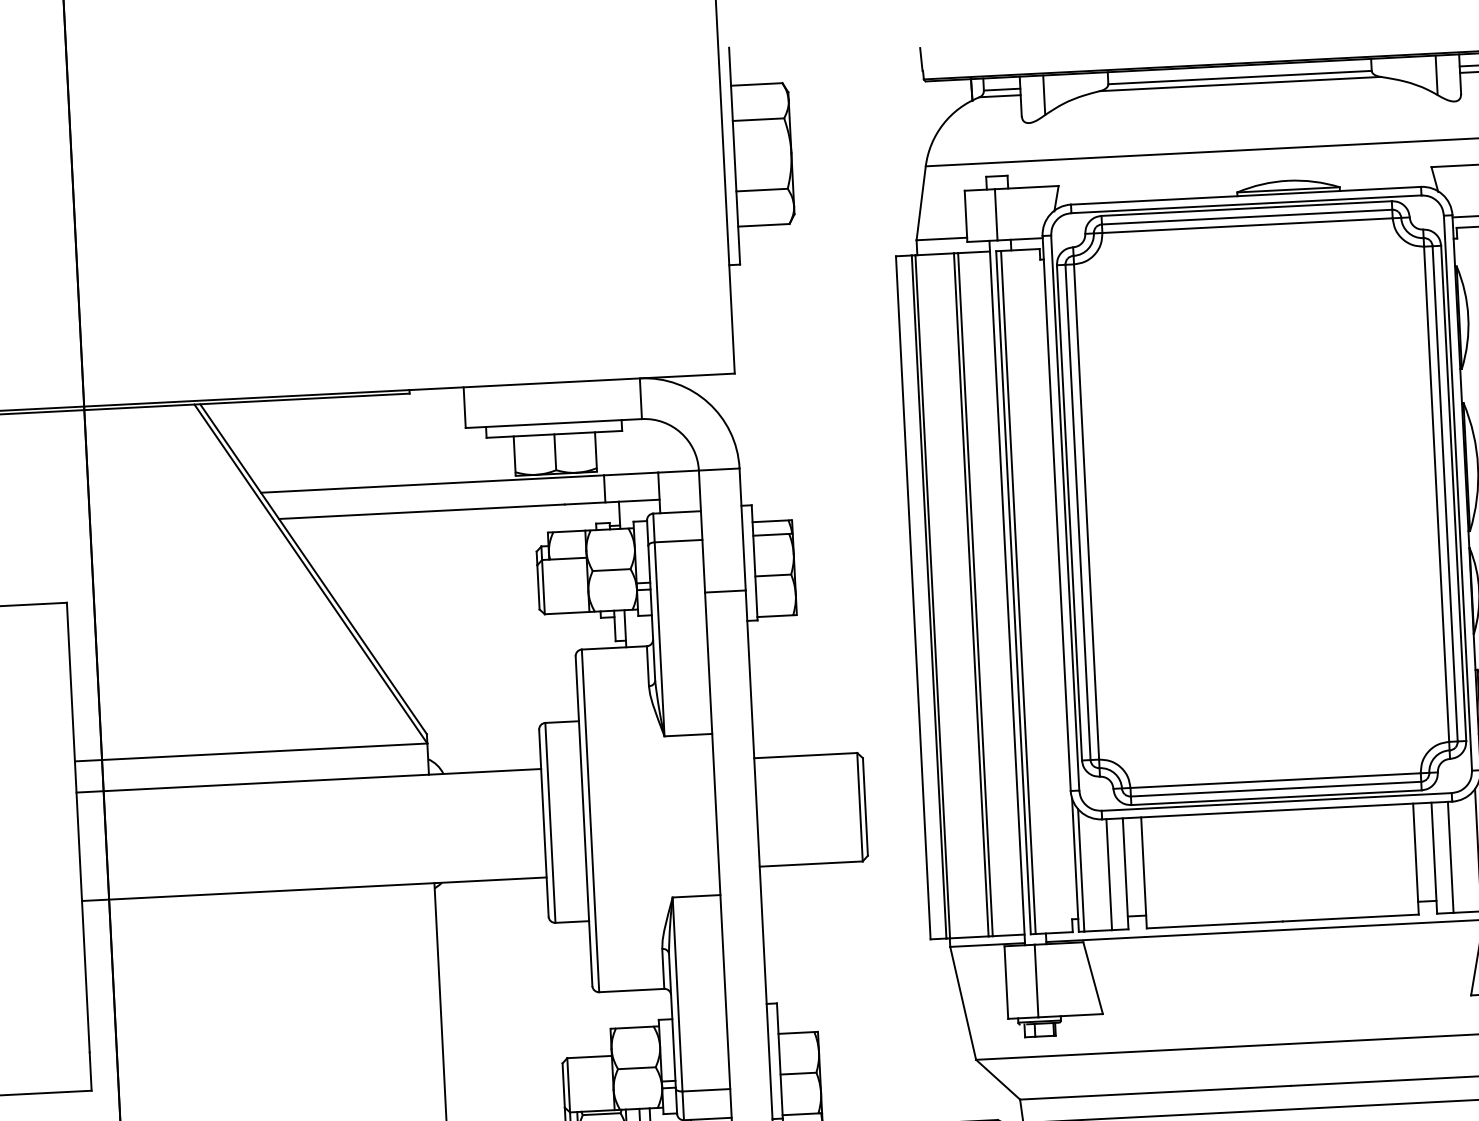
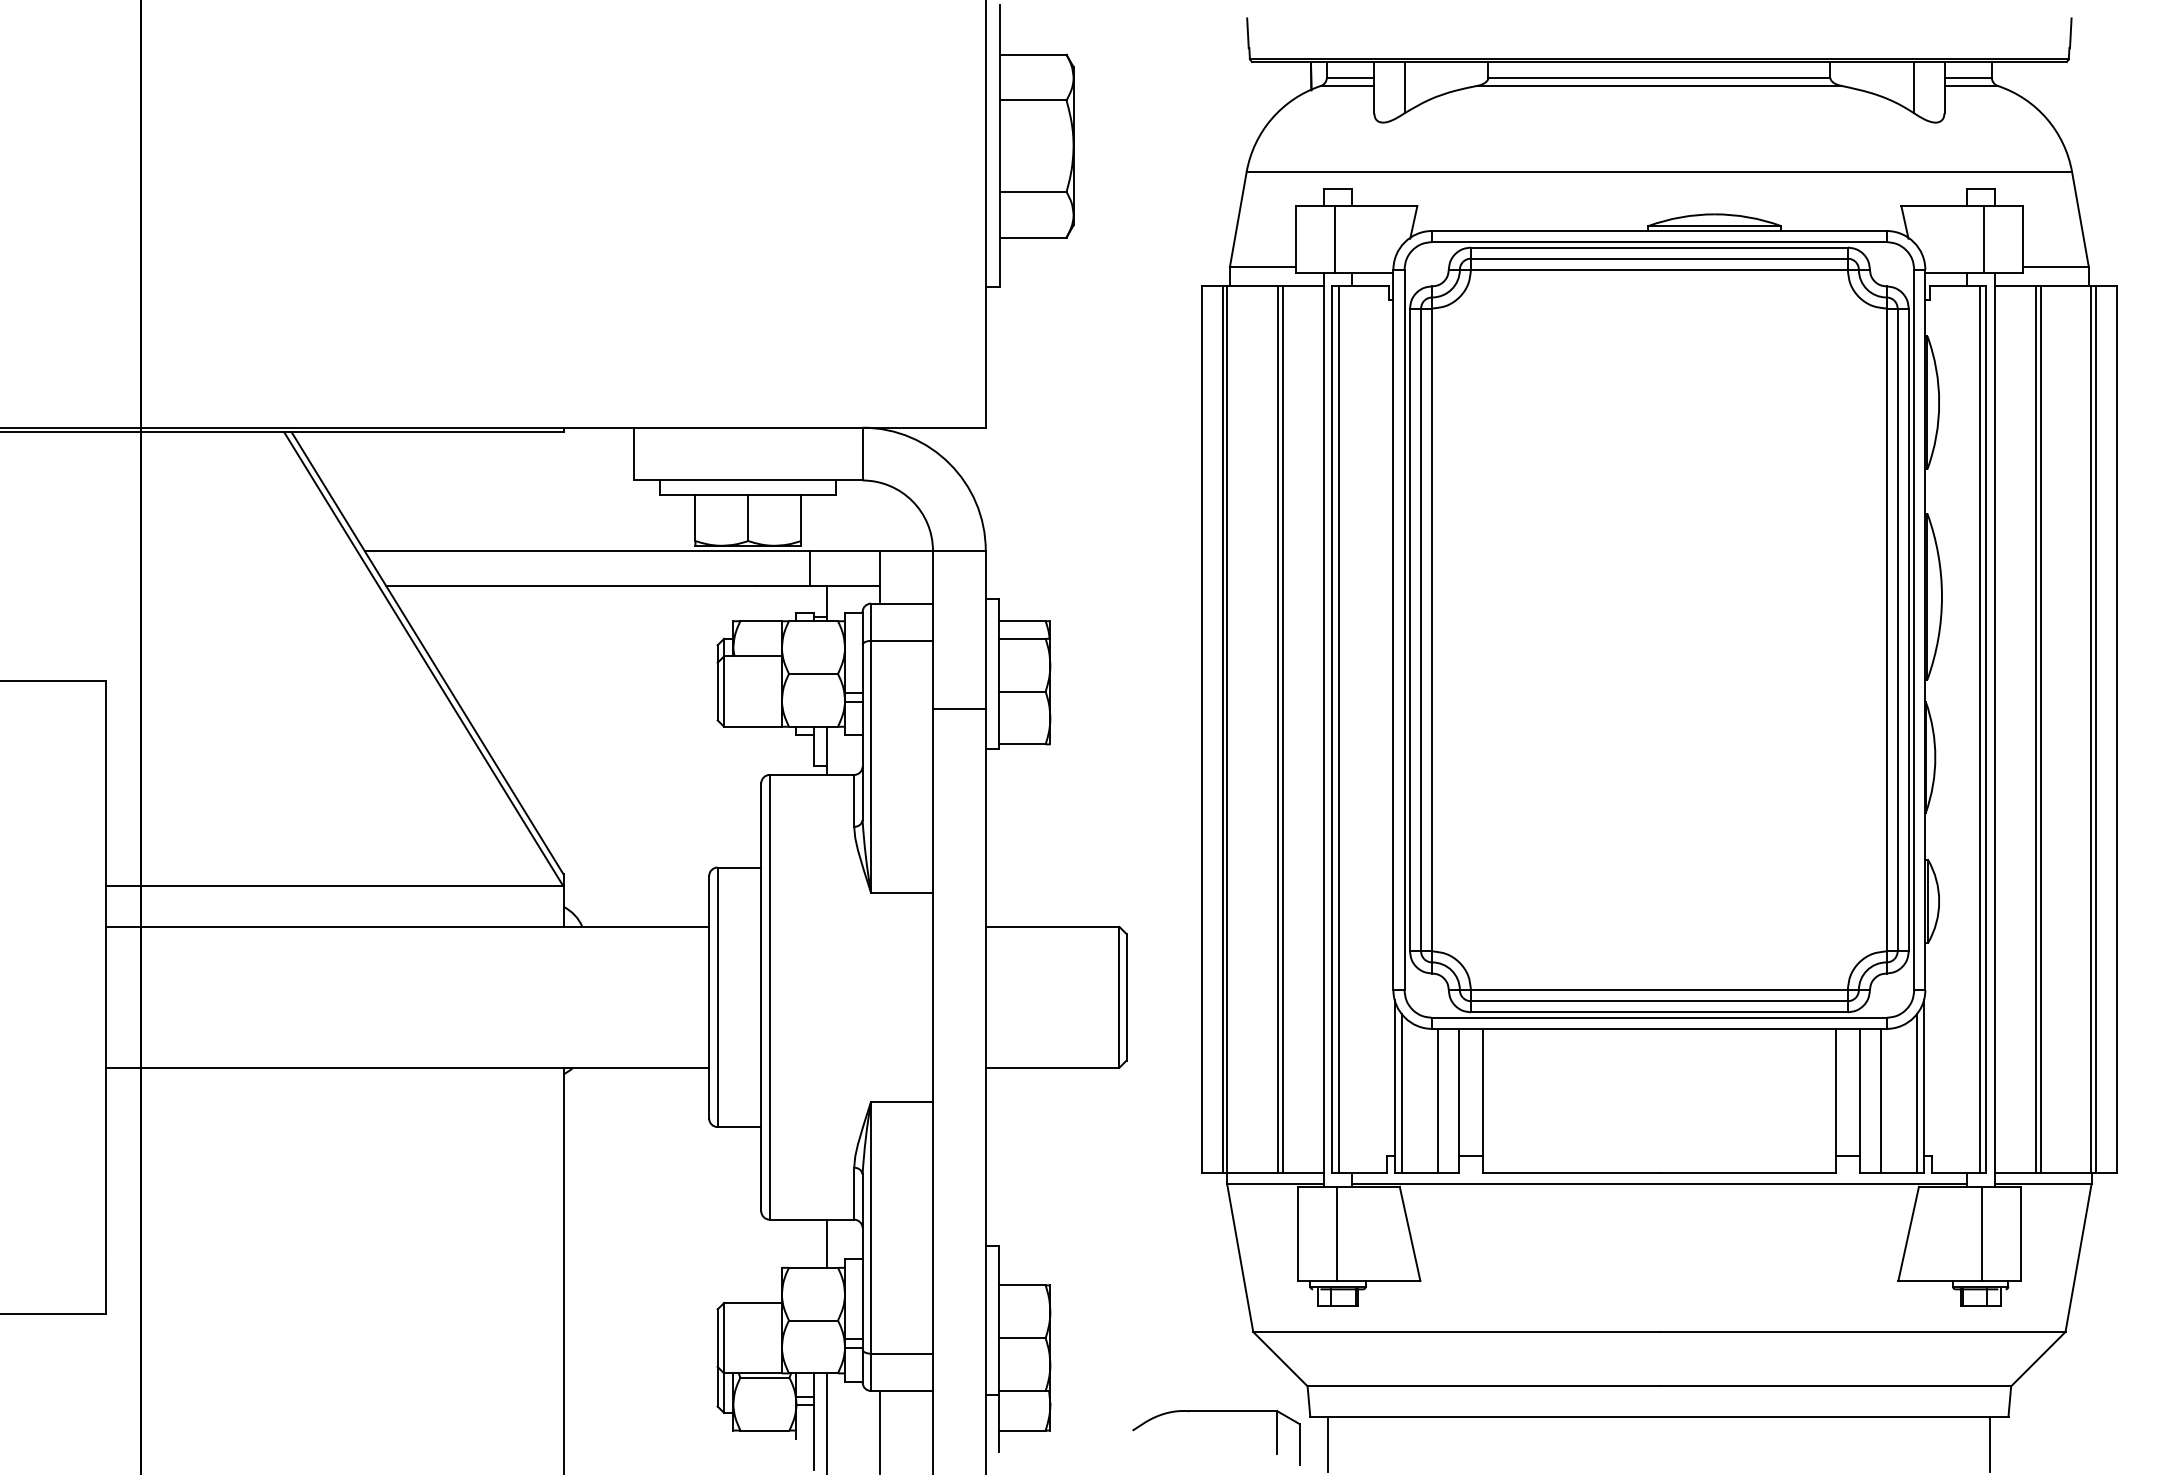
line: (644, 1008) -> (827, 1243), added

